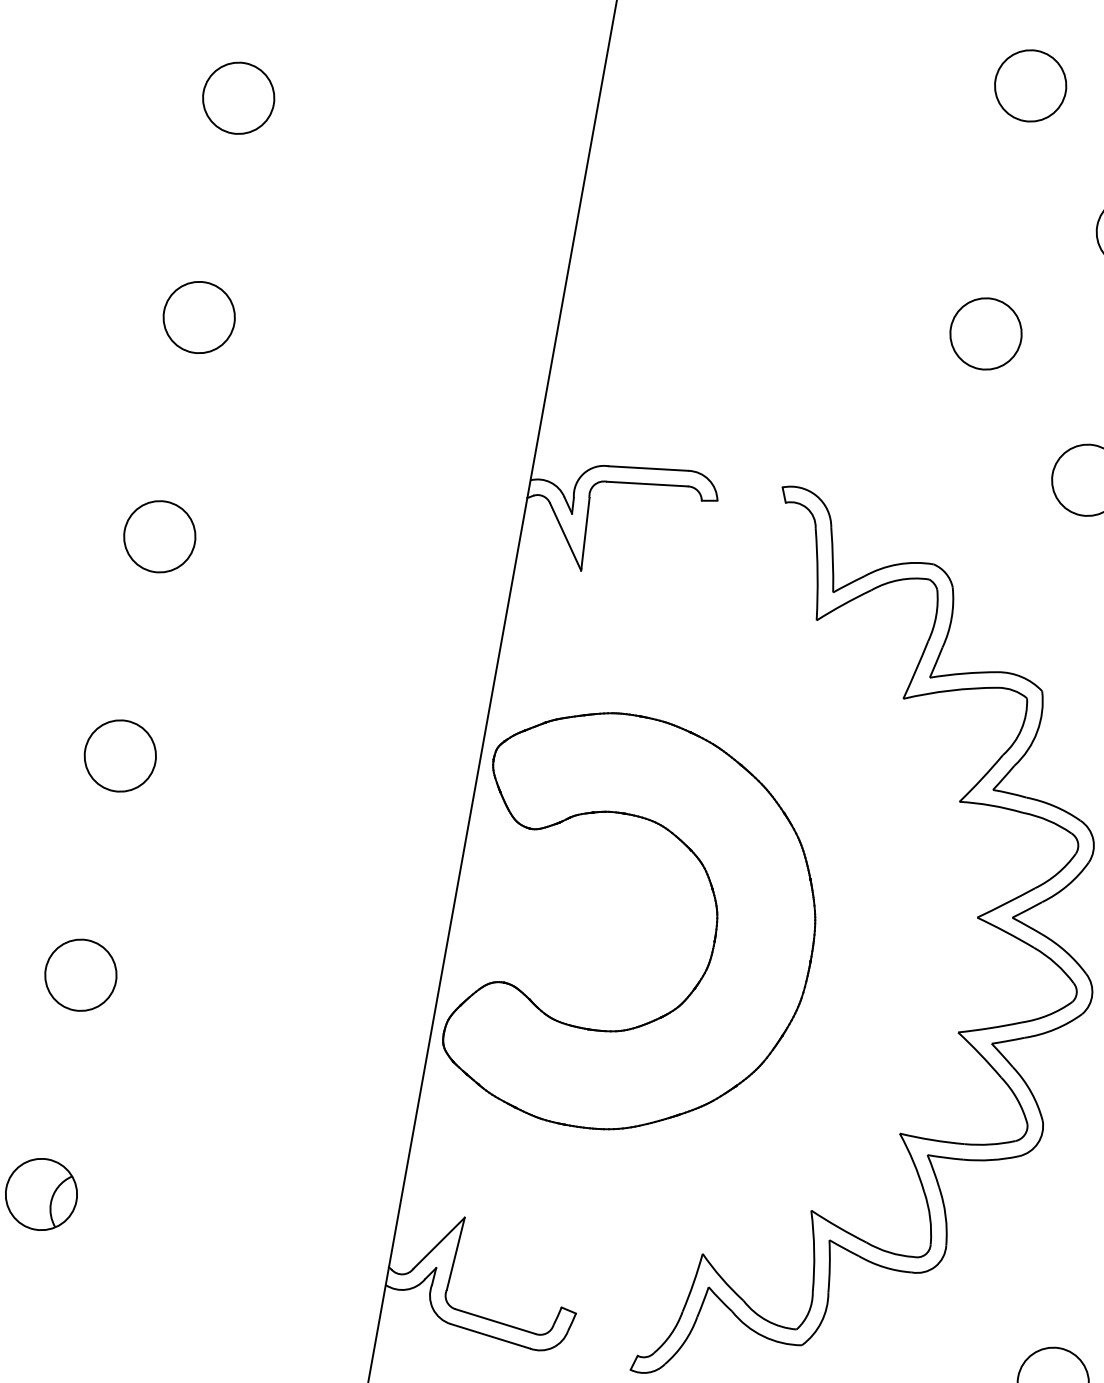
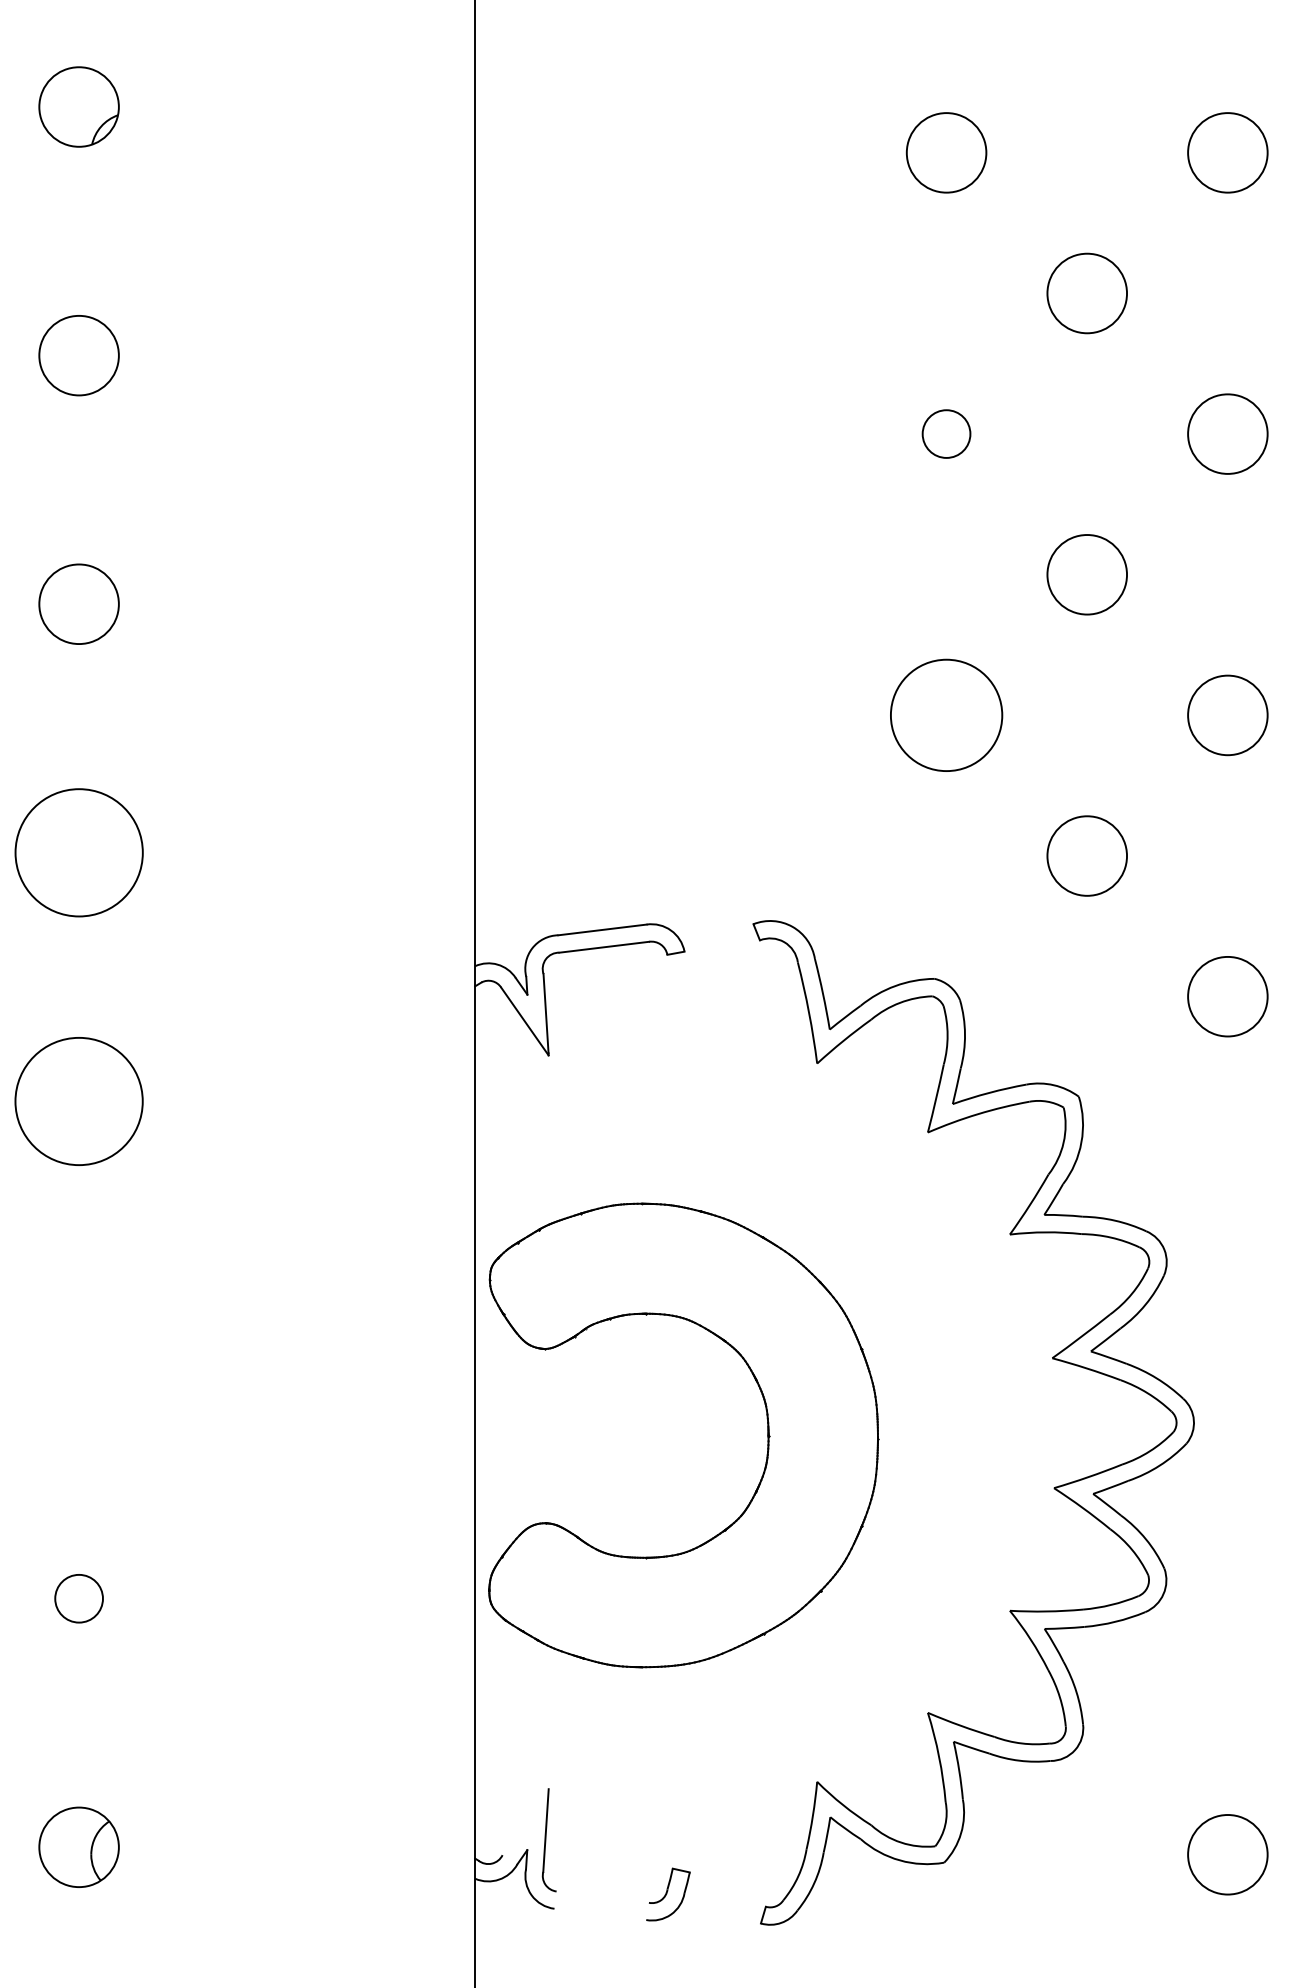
circle: (1030, 85) -> (946, 433), size x0.6
circle: (198, 317) -> (78, 852), size x1.6
circle: (985, 334) -> (946, 715), size x1.4
circle: (159, 536) -> (78, 1101), size x1.6
circle: (119, 755) -> (78, 1349), removed
circle: (80, 974) -> (78, 1598), size x0.6
line: (439, 1243) -> (525, 1822), removed
line: (495, 1320) -> (602, 1896), removed
line: (490, 1336) -> (600, 1914), removed

